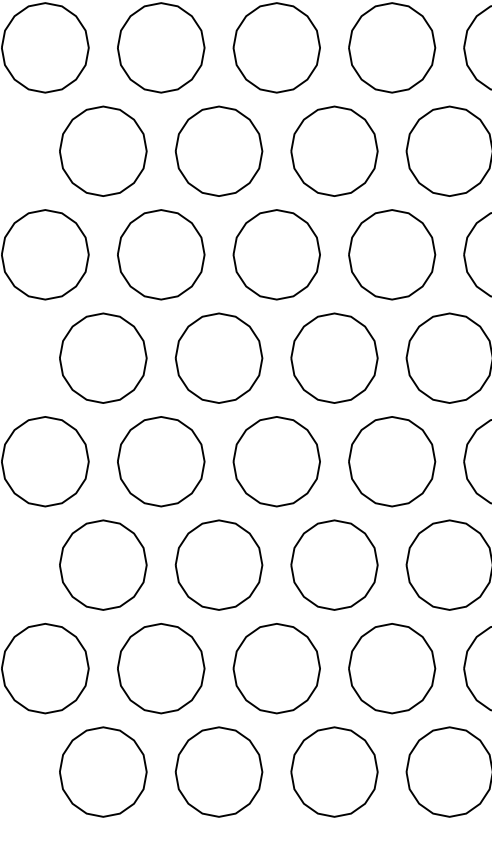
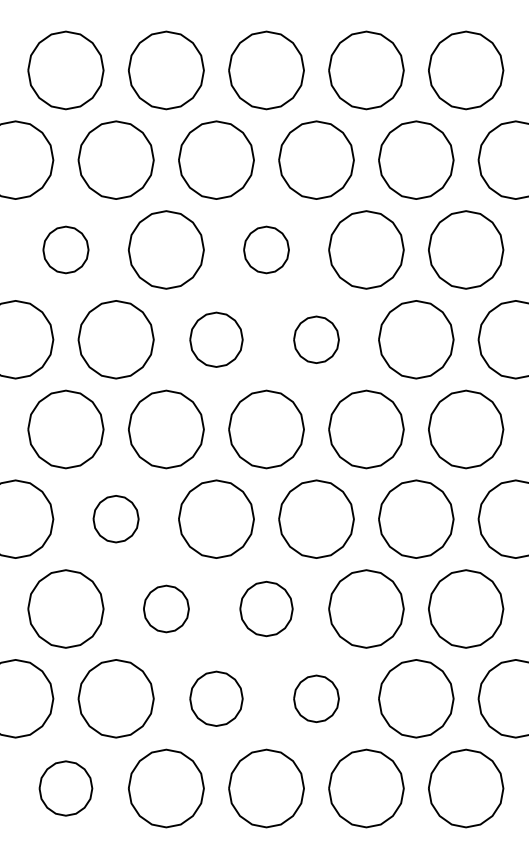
part: (102, 150) -> (65, 249), size x0.6
part: (334, 150) -> (266, 249), size x0.6
part: (276, 254) -> (216, 339), size x0.7
part: (392, 254) -> (316, 339), size x0.6
part: (160, 460) -> (115, 518), size x0.6
part: (219, 564) -> (166, 608), size x0.6
part: (334, 564) -> (266, 608), size x0.7
part: (276, 668) -> (216, 698), size x0.7
part: (392, 668) -> (316, 698), size x0.6
part: (102, 772) -> (65, 788), size x0.7

